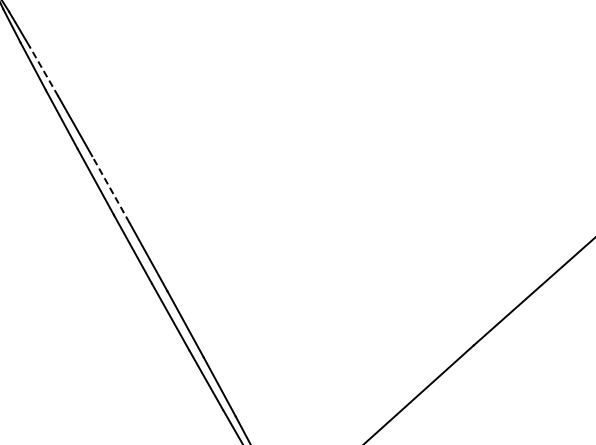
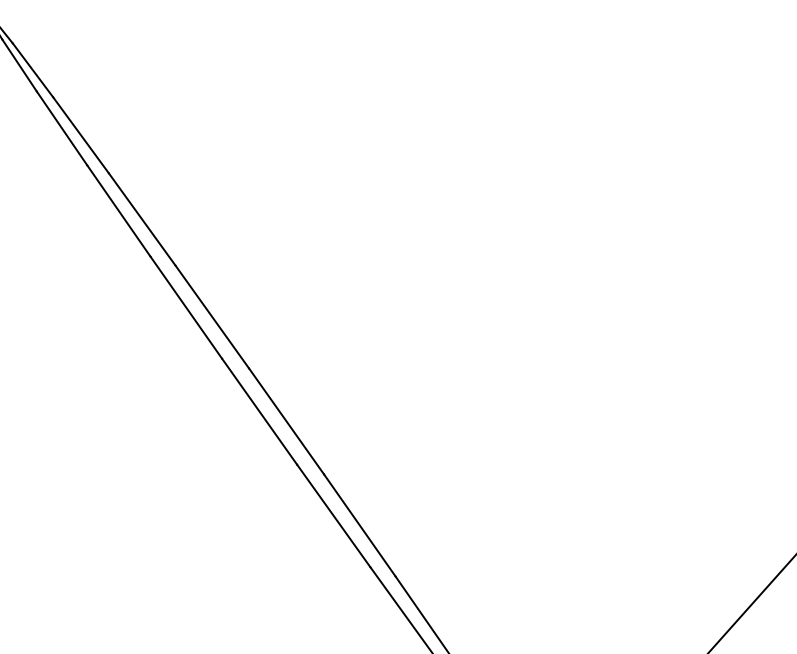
line: (43, 71) -> (80, 135), dashed -> solid
line: (110, 188) -> (211, 315), dashed -> solid

